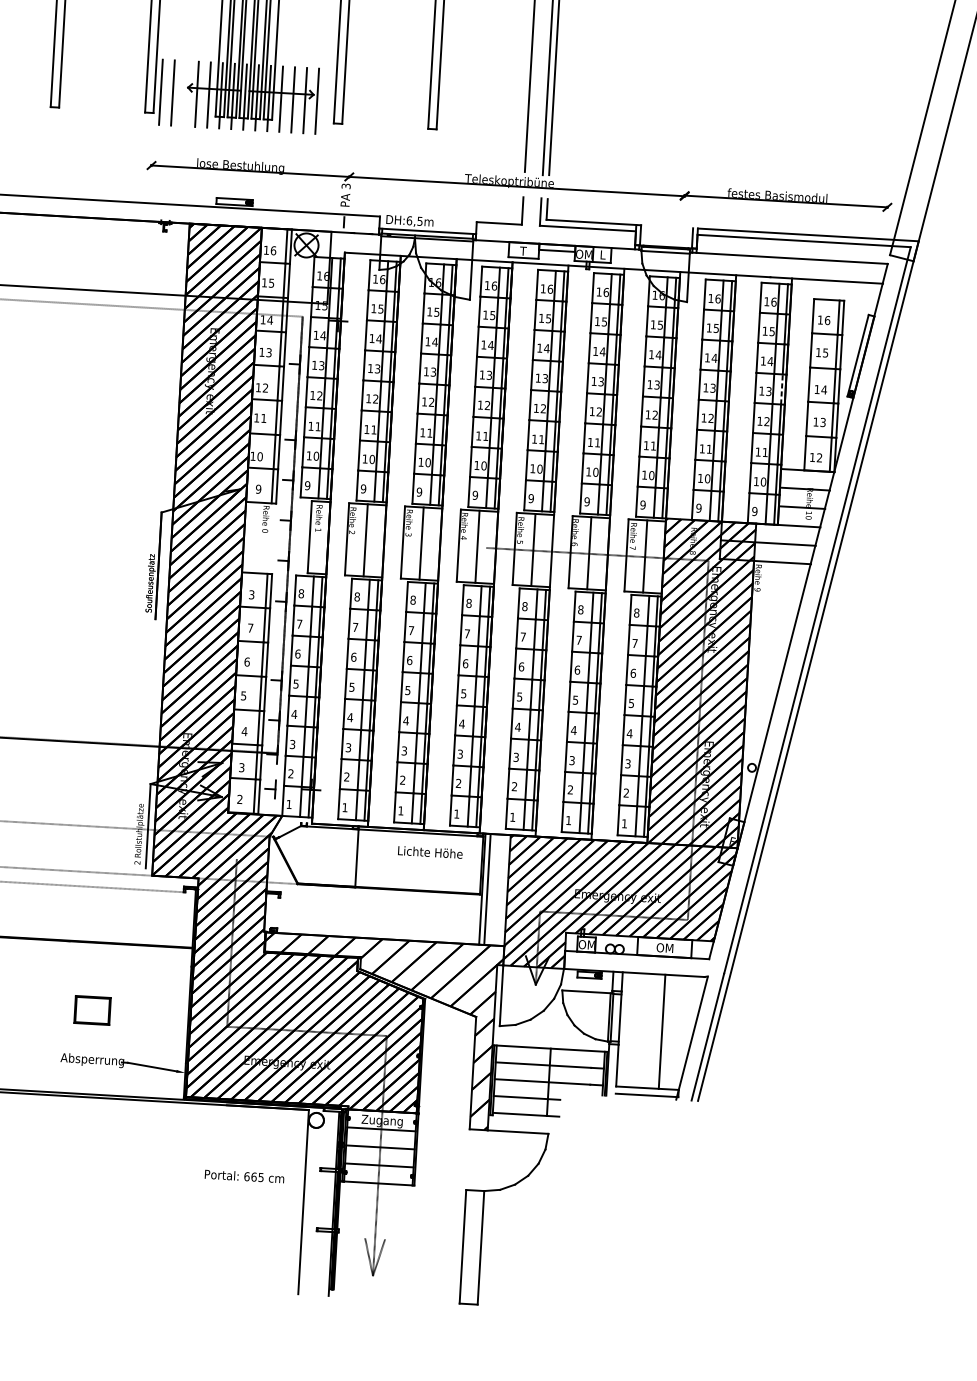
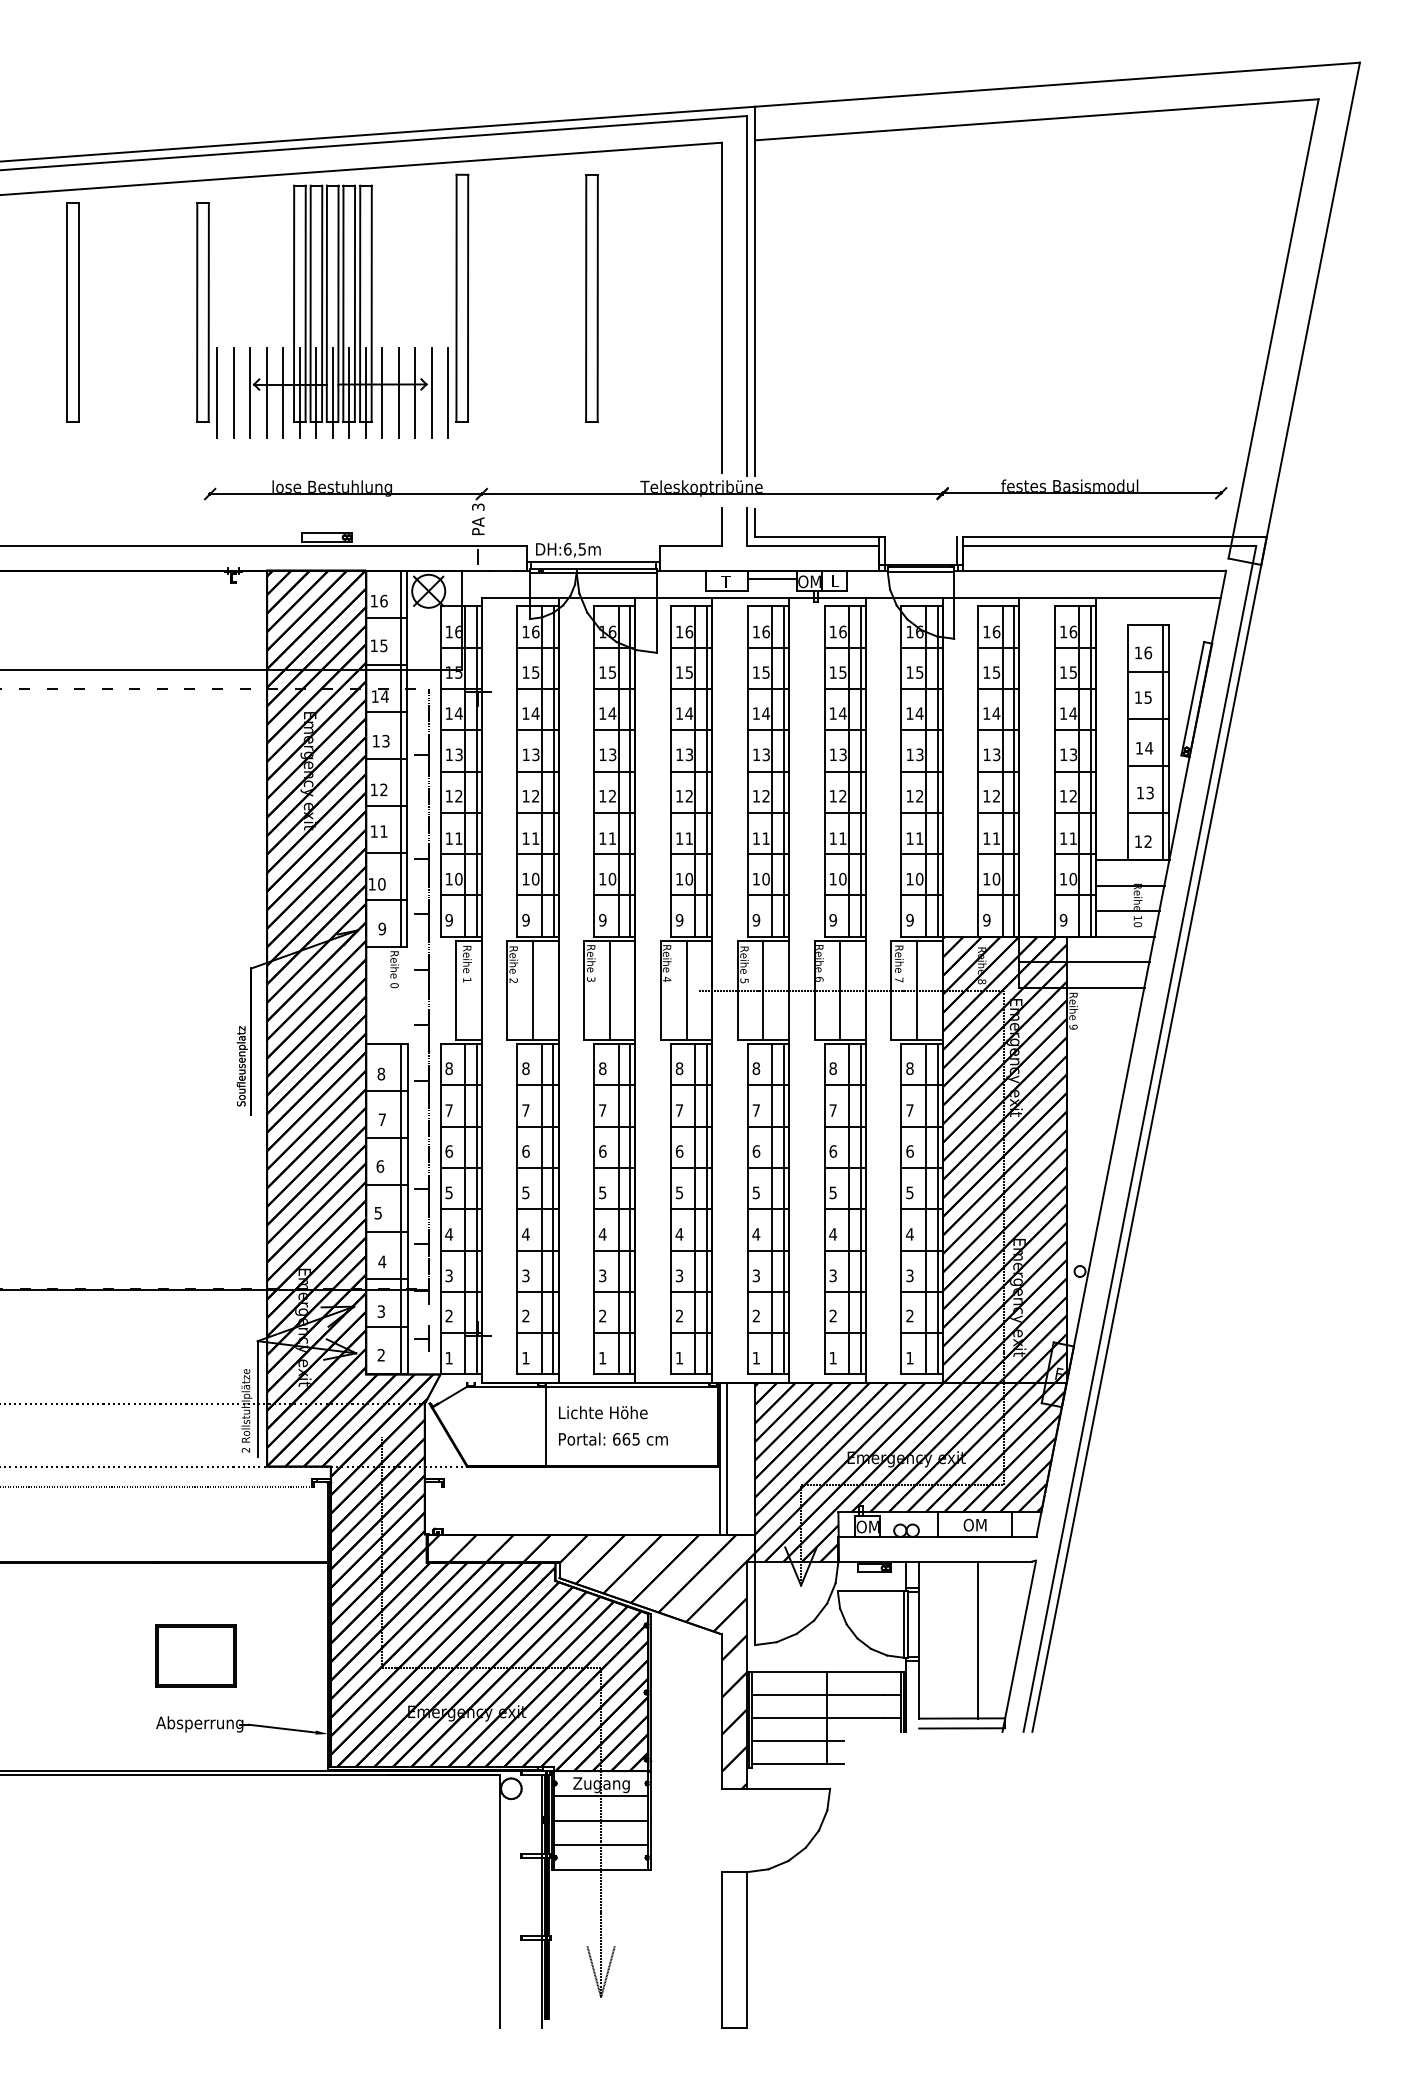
line: (185, 93) -> (250, 392), added
line: (329, 101) -> (448, 392), added
line: (782, 389) -> (1091, 750), dashed -> solid
text: (251, 594) -> (381, 1073), 3 -> 8
text: (430, 852) -> (603, 1412), moved
part: (92, 1010) -> (195, 1655), size x1.67
text: (244, 1175) -> (613, 1438), moved

